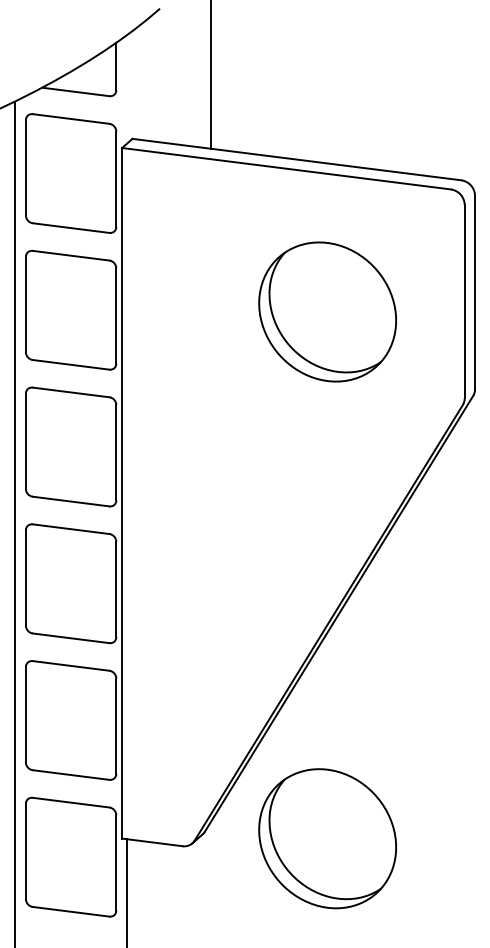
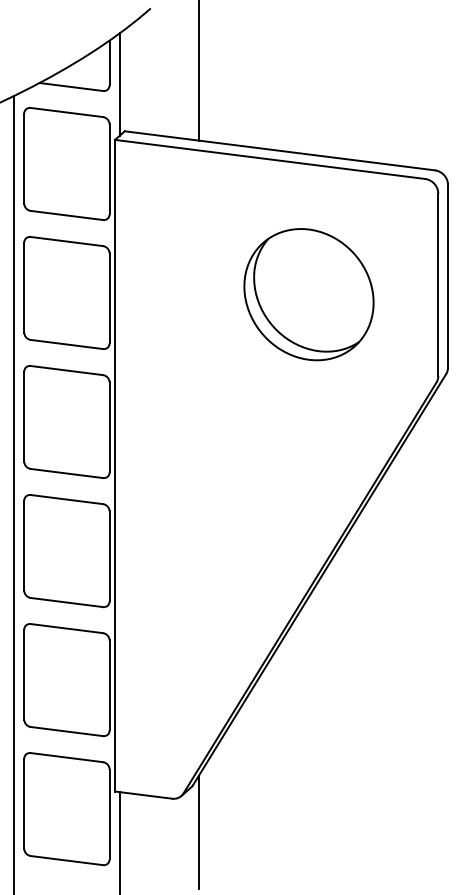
line: (126, 89) -> (119, 84), added
part: (327, 838) -> (308, 791), removed
line: (210, 882) -> (198, 832), added

